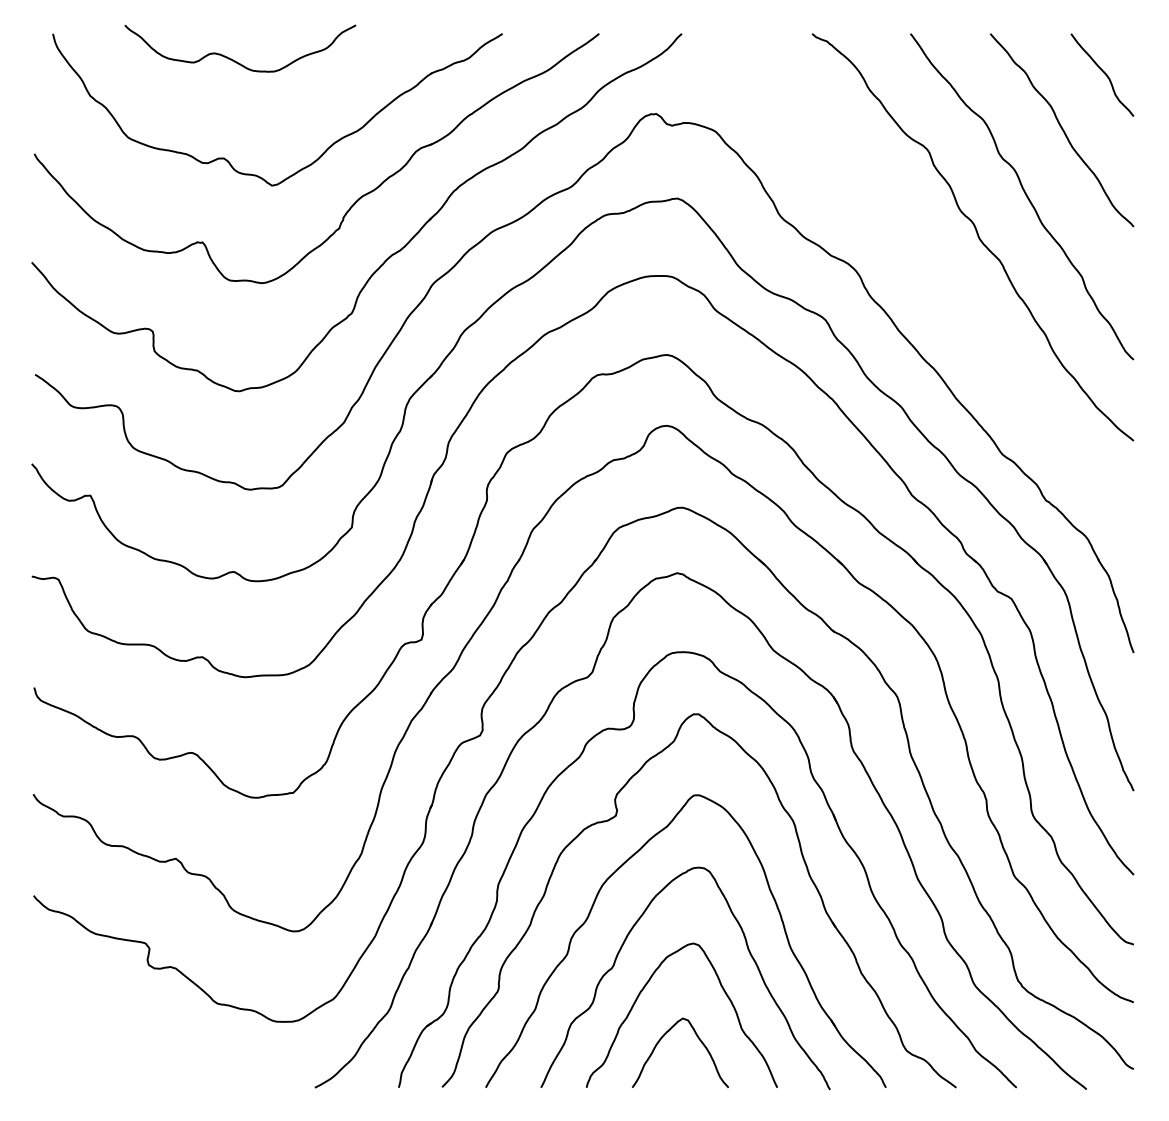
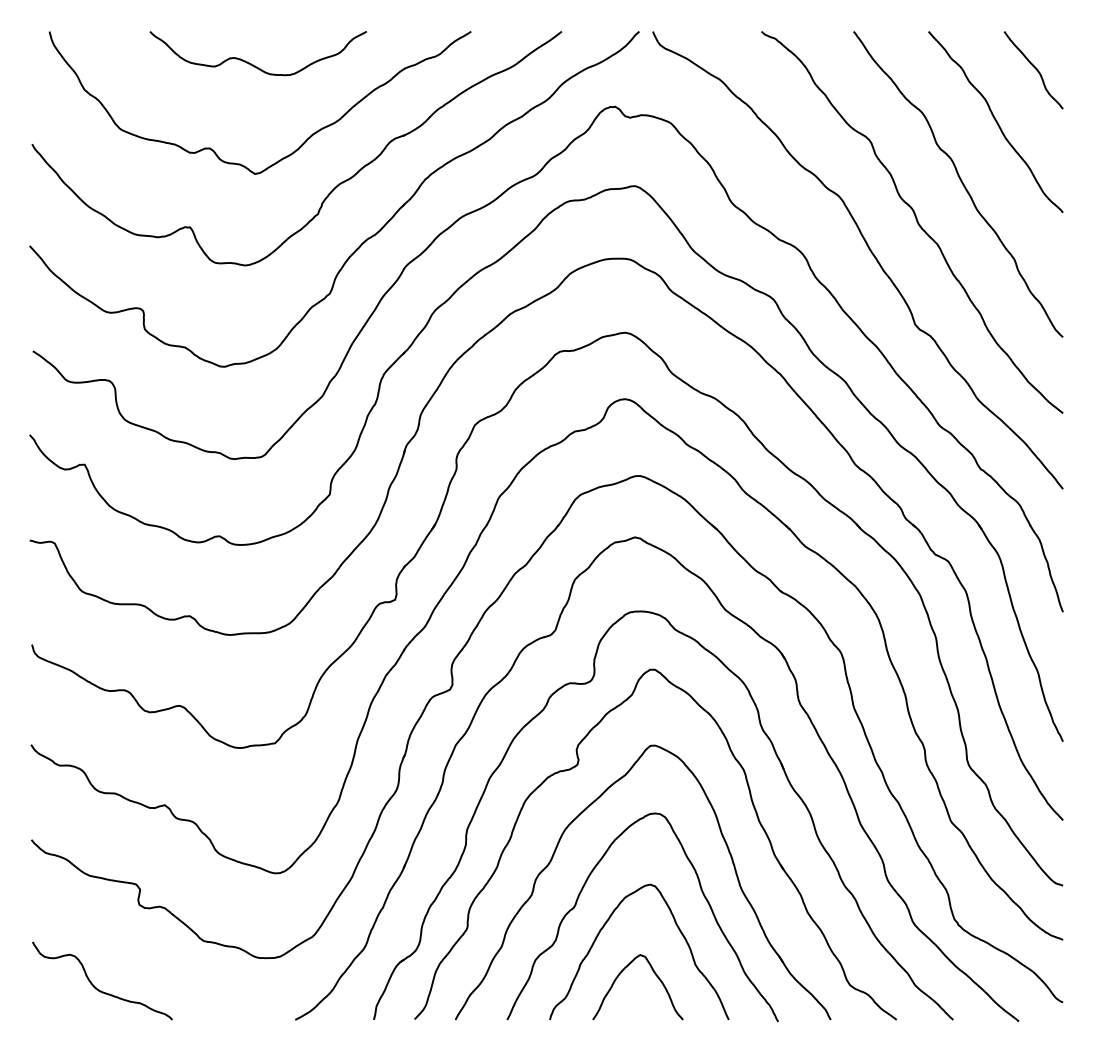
curve: (233, 59) -> (251, 63), moved
curve: (928, 269) -> (870, 252), added
curve: (101, 1052) -> (95, 986), added

